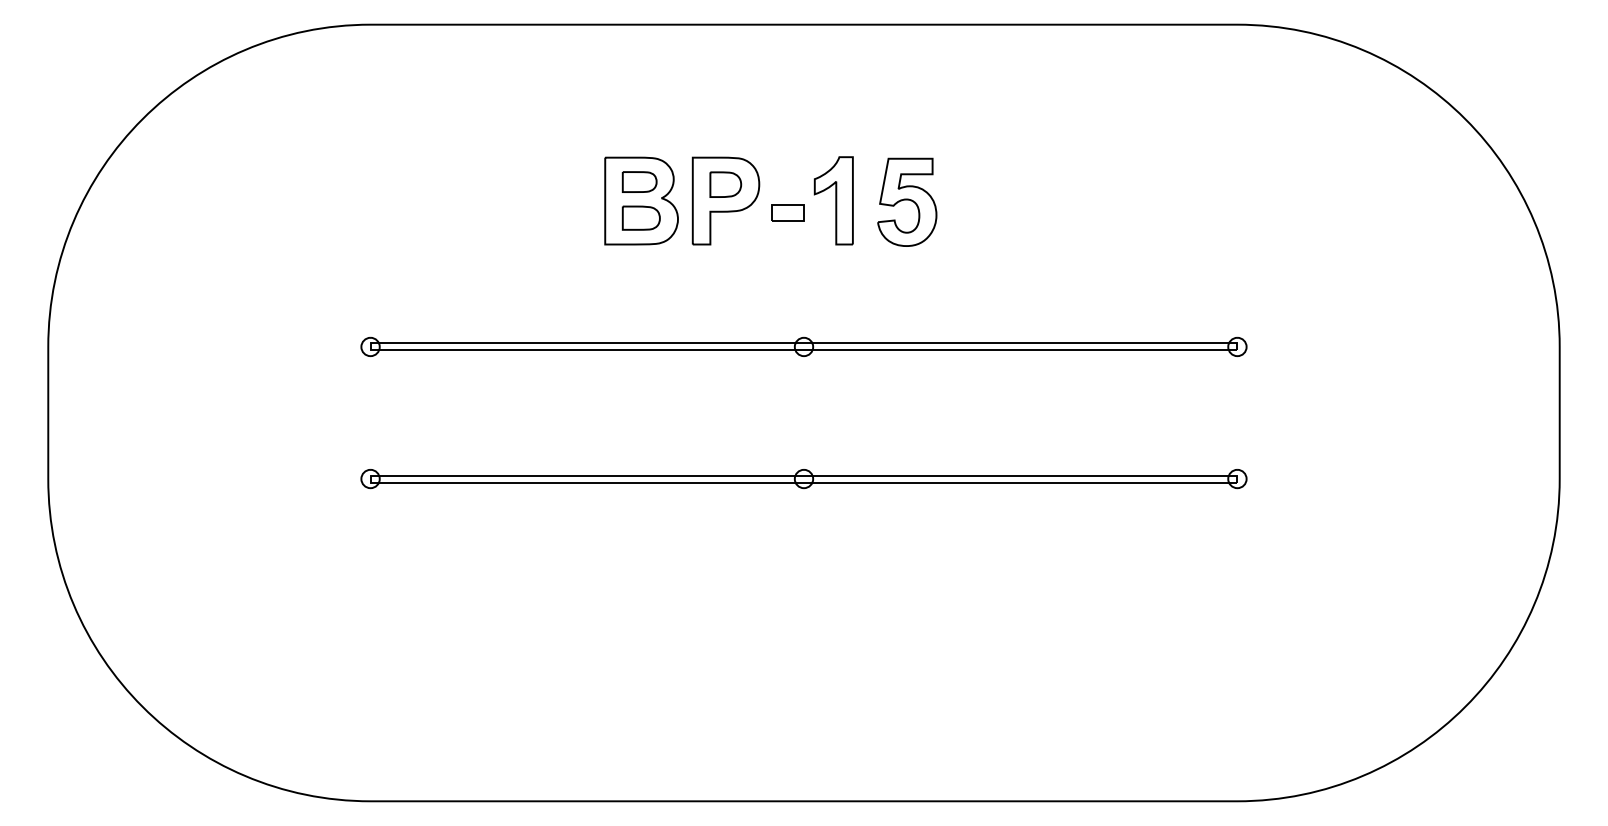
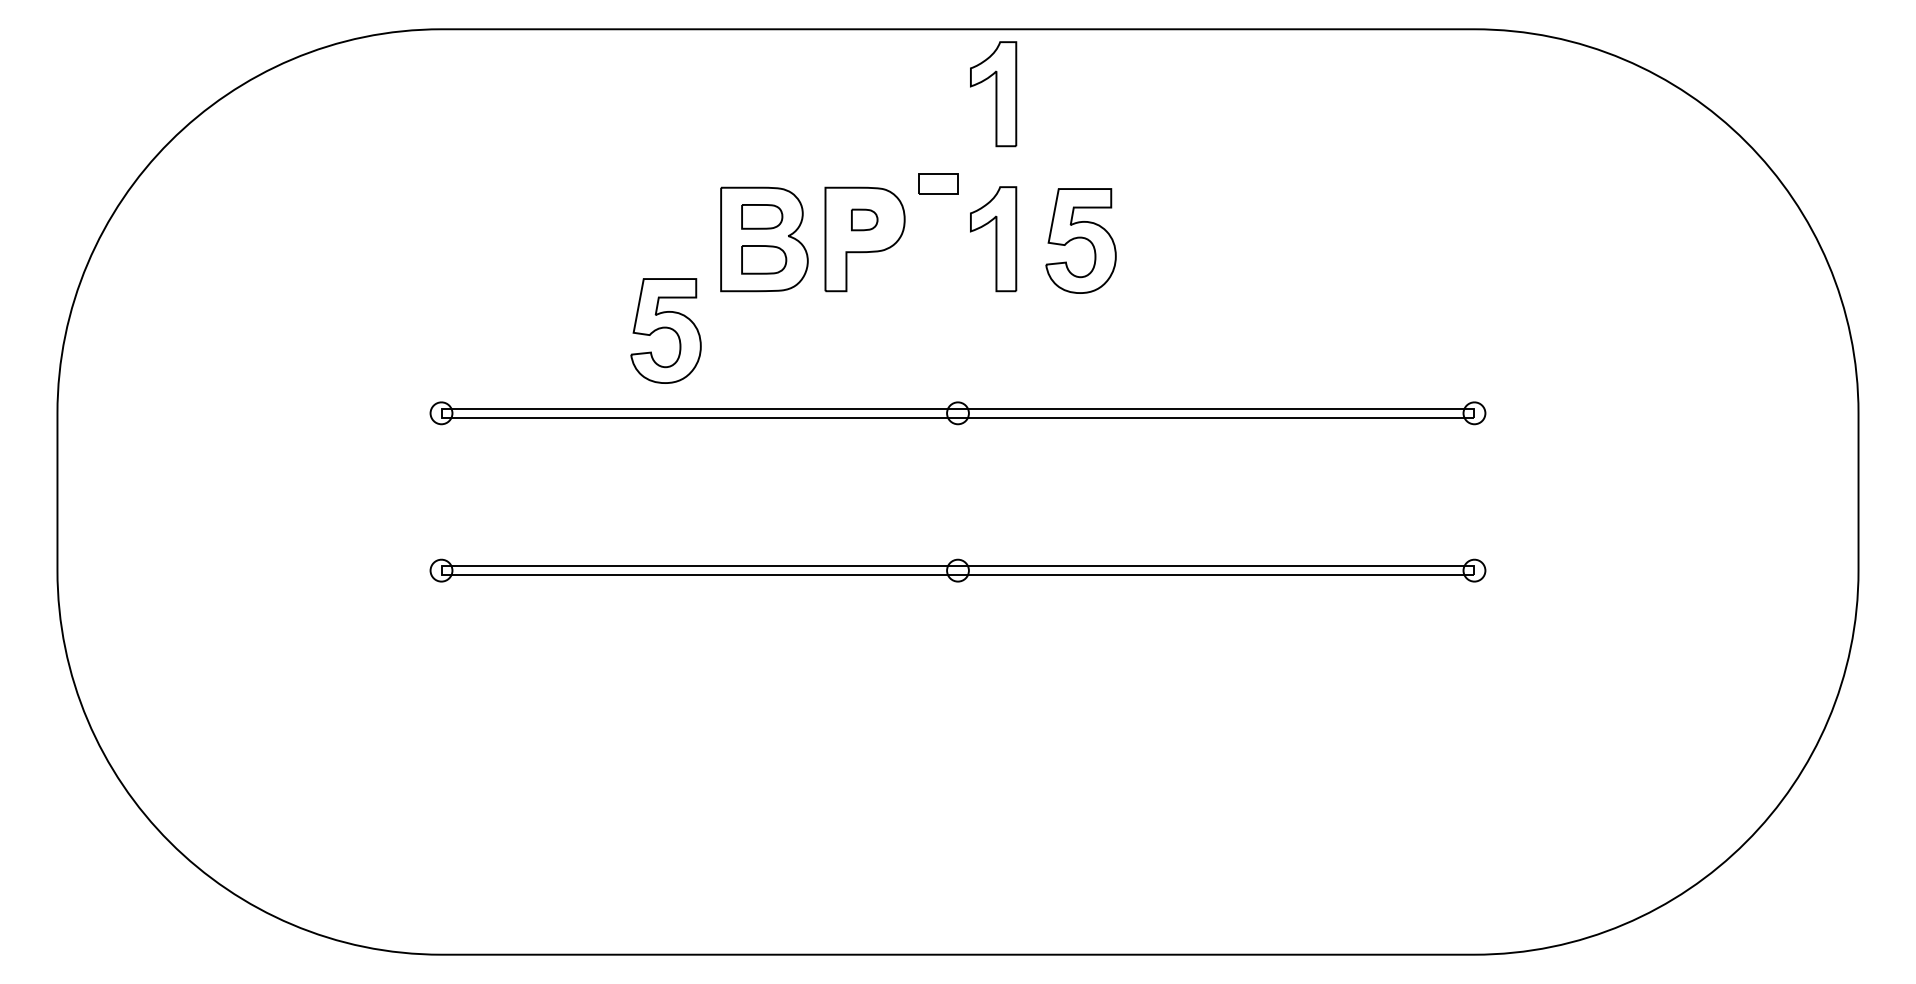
part: (833, 79) -> (993, 94), added
part: (725, 184) -> (864, 219), size x0.7
part: (787, 212) -> (938, 183), moved
part: (558, 277) -> (665, 330), added

